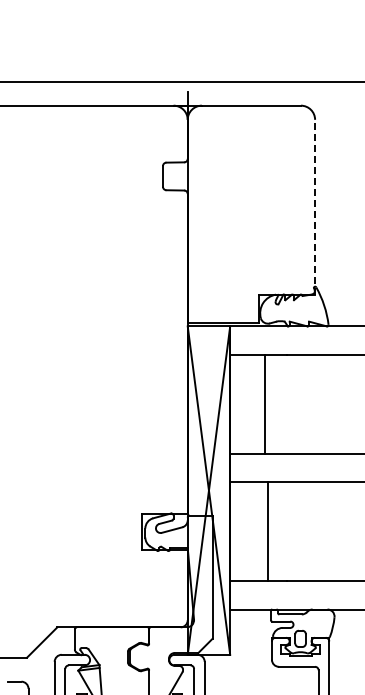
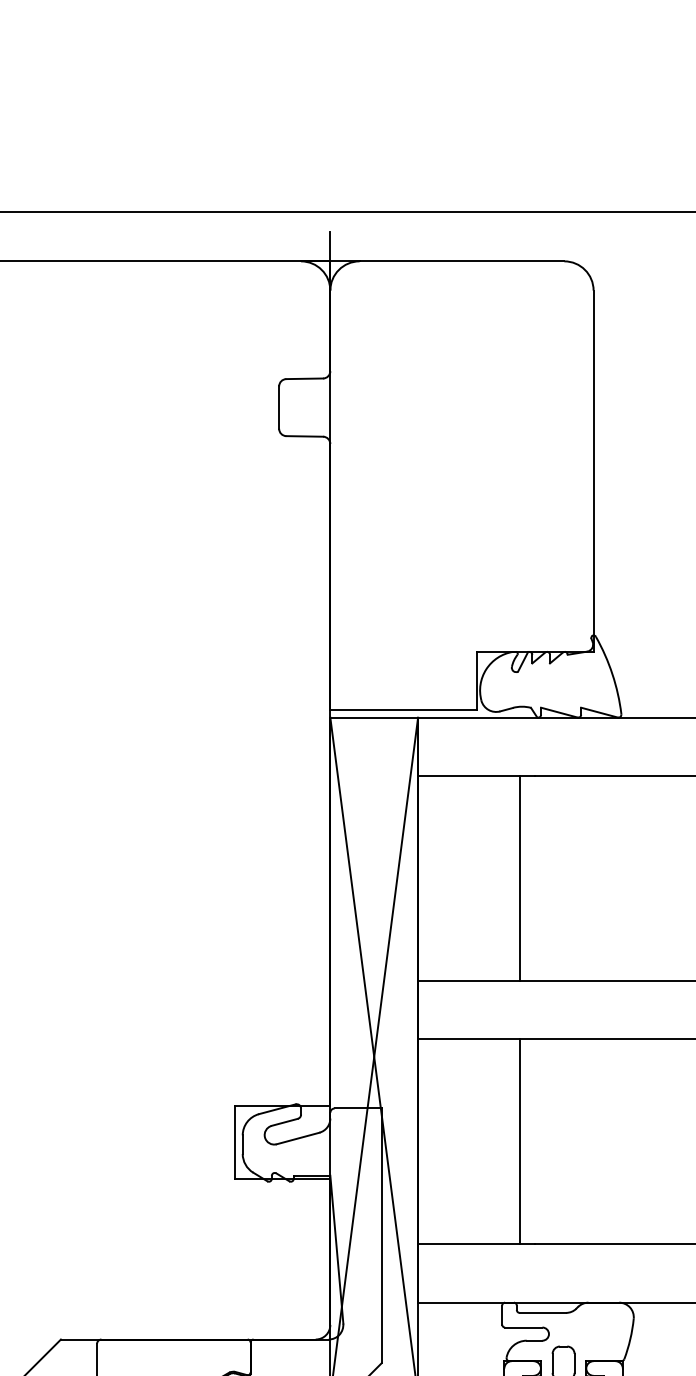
line: (315, 206) -> (594, 469), dashed -> solid
line: (264, 403) -> (519, 876), moved
line: (267, 531) -> (519, 1141), moved

